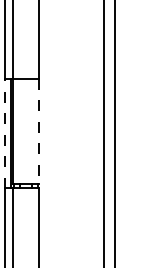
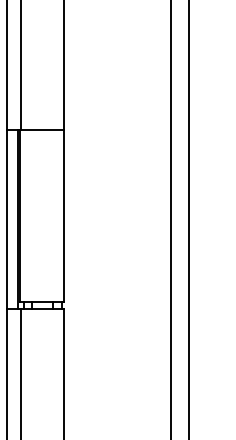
line: (39, 131) -> (64, 215), dashed -> solid
line: (4, 133) -> (7, 219), dashed -> solid

